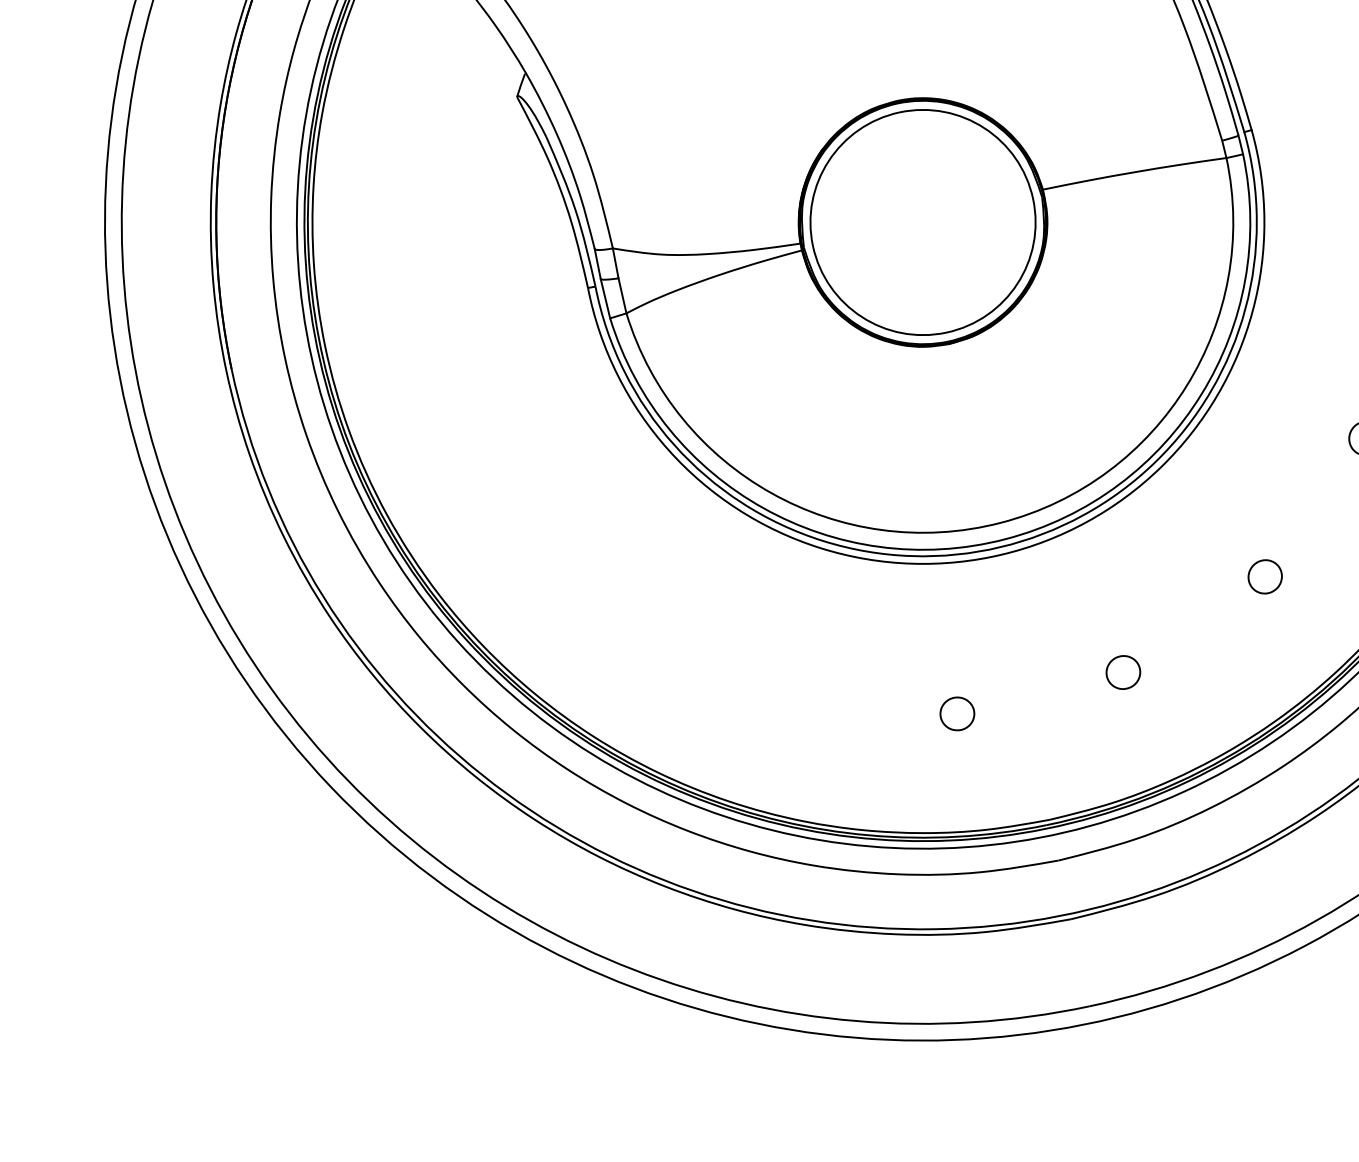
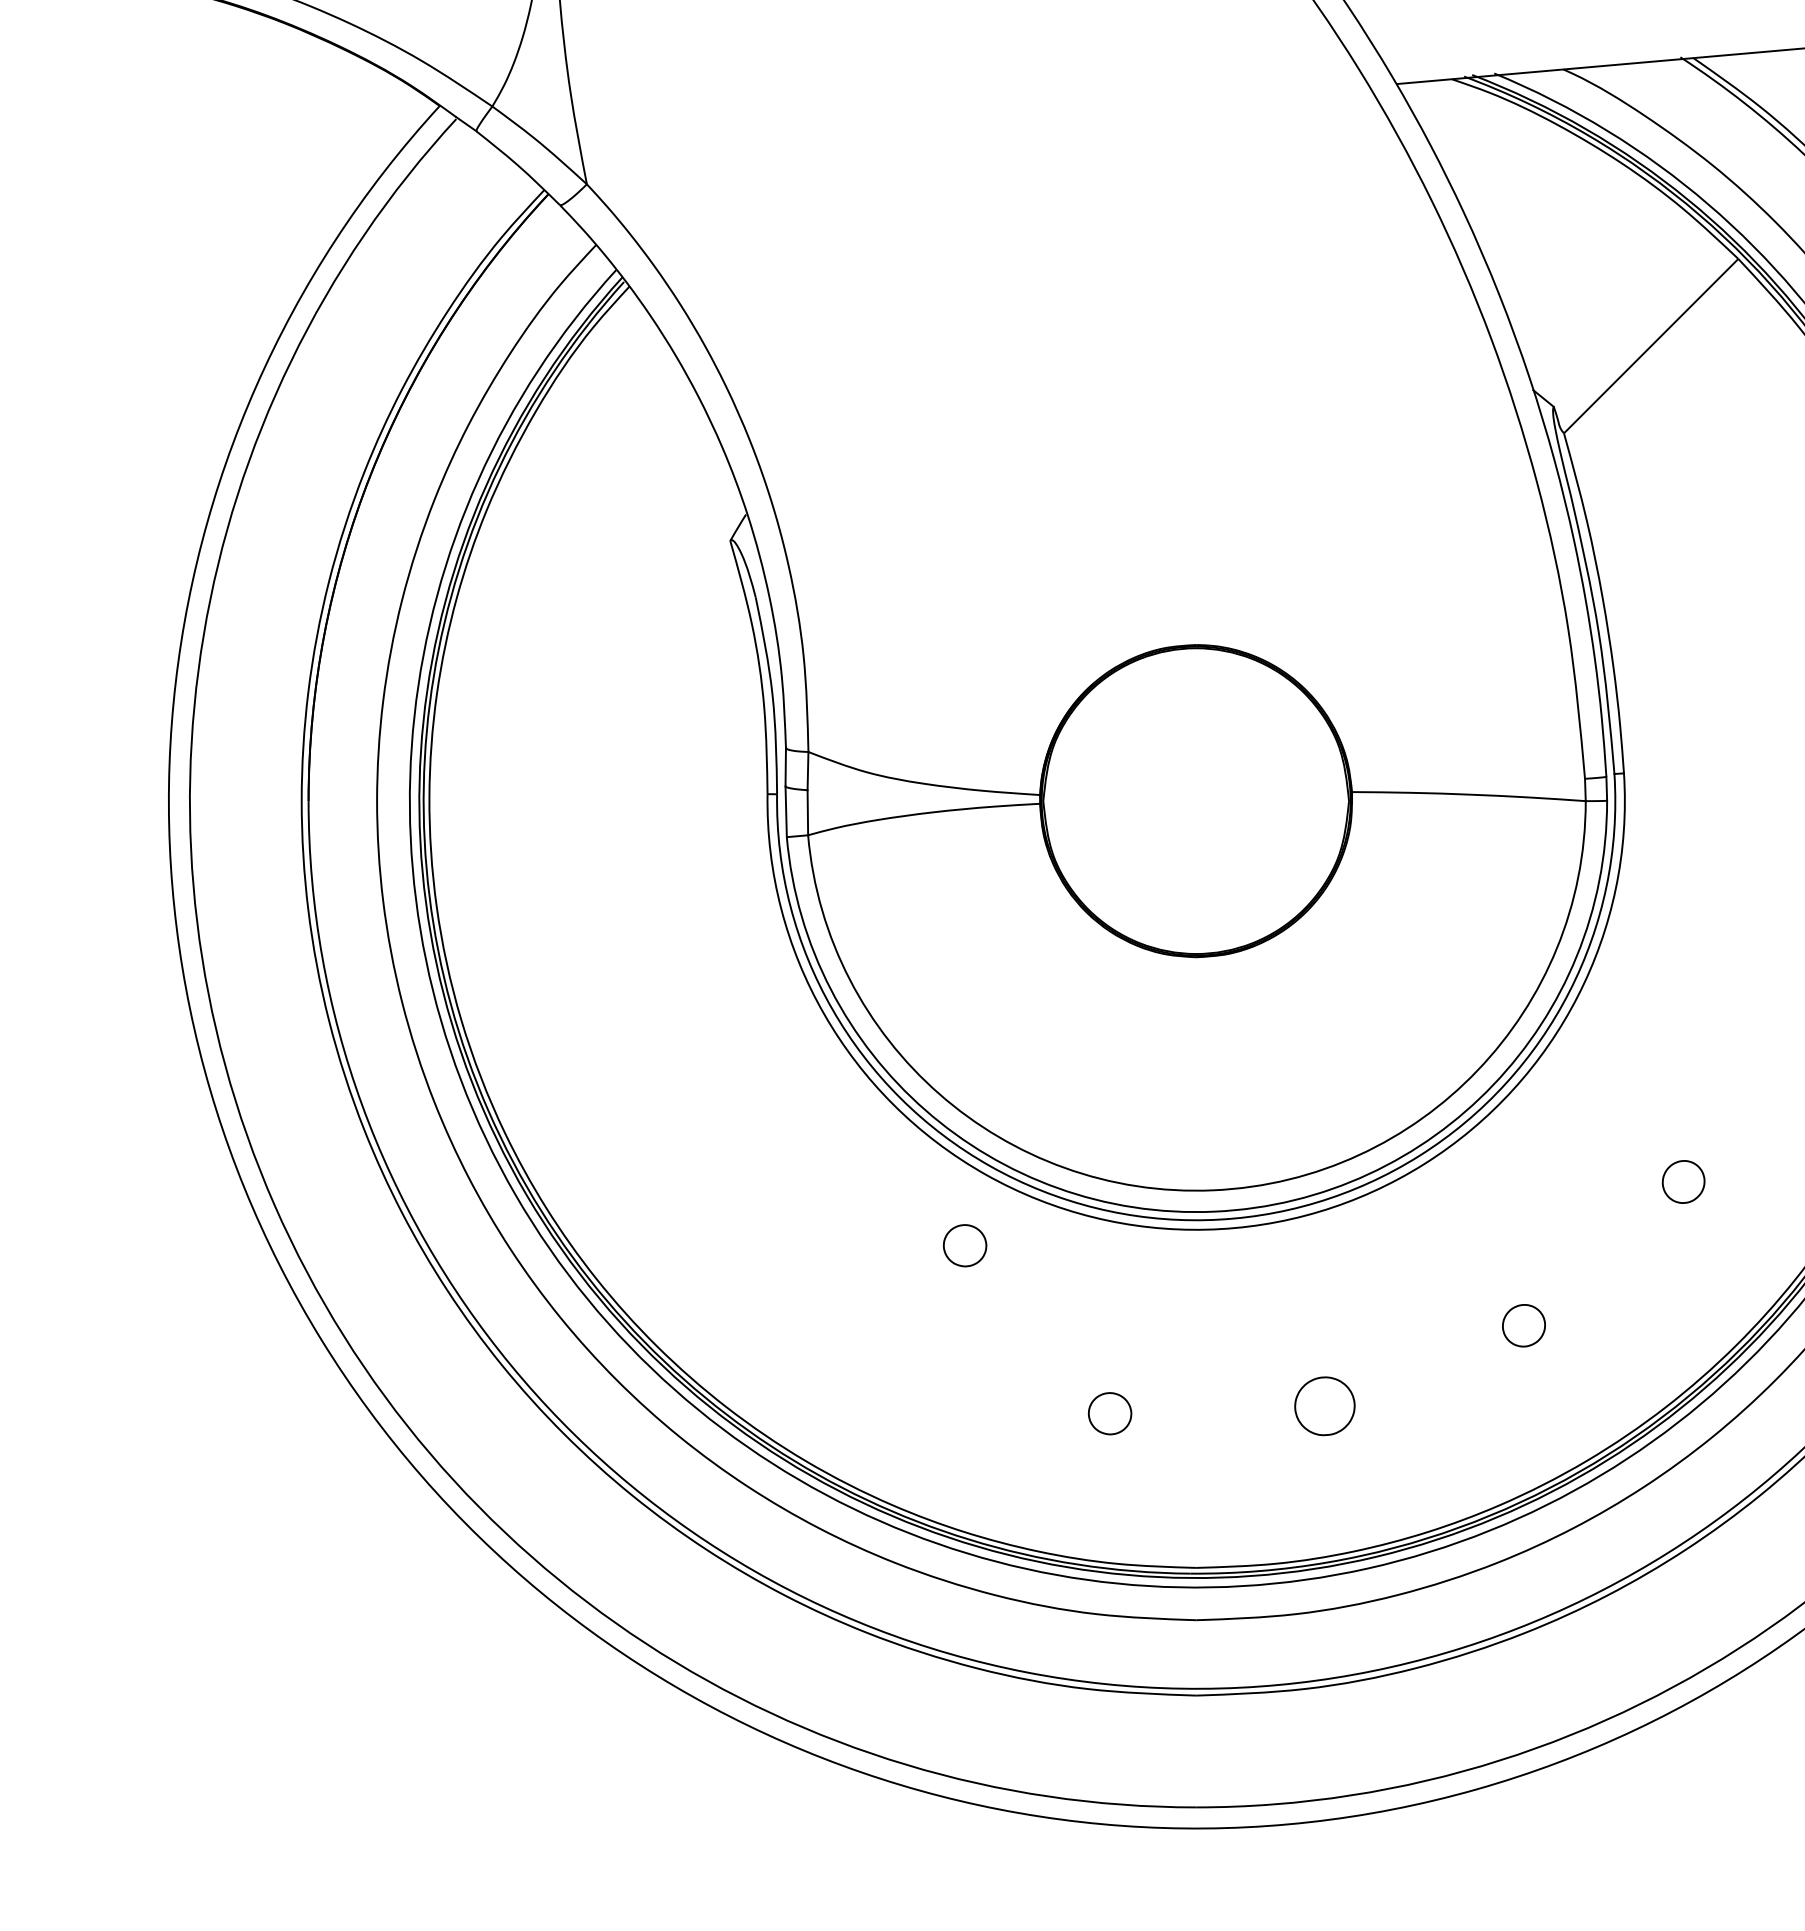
circle: (923, 221) -> (1196, 800), removed
part: (816, 607) -> (964, 1245), added
part: (1123, 672) -> (1324, 1405), size x1.4

